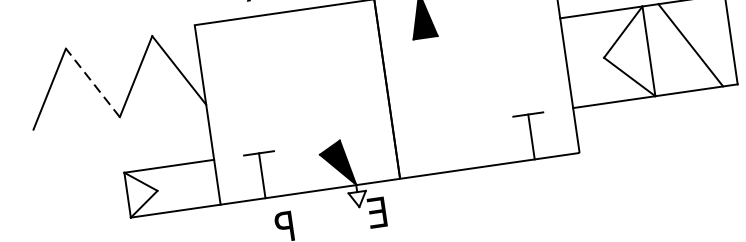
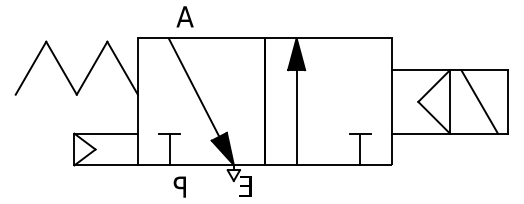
line: (92, 83) -> (61, 68), dashed -> solid
line: (283, 83) -> (193, 87), added
line: (435, 104) -> (296, 117), added

